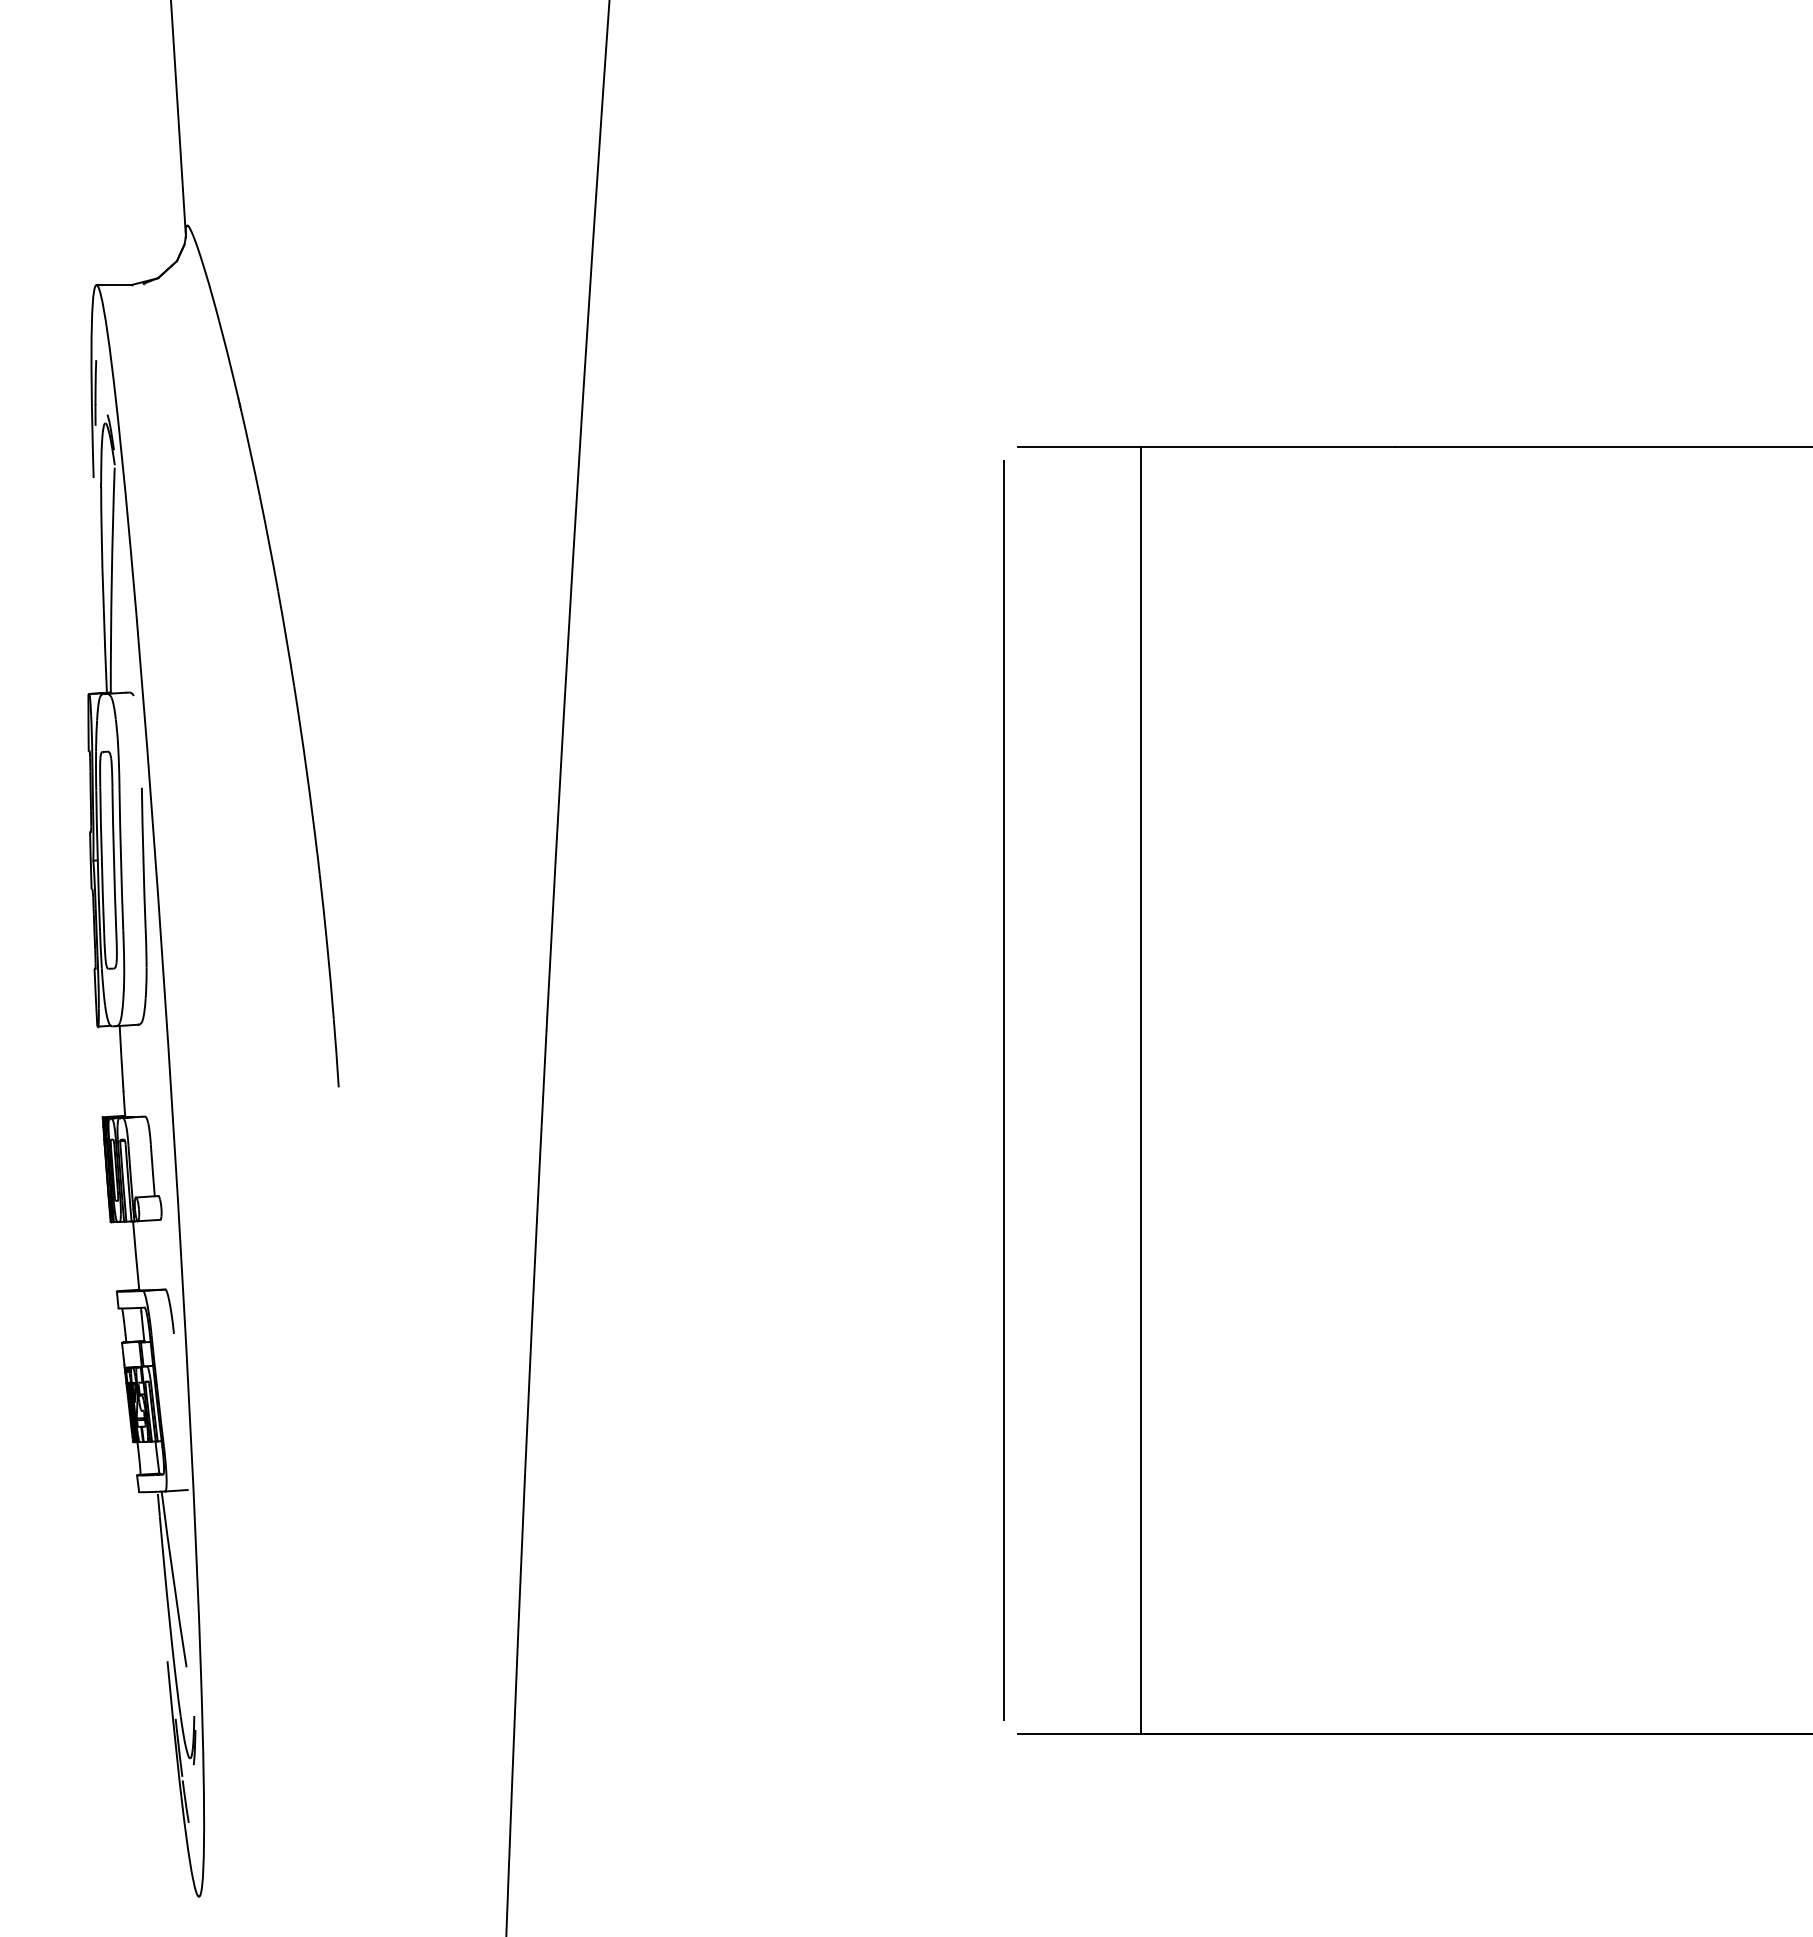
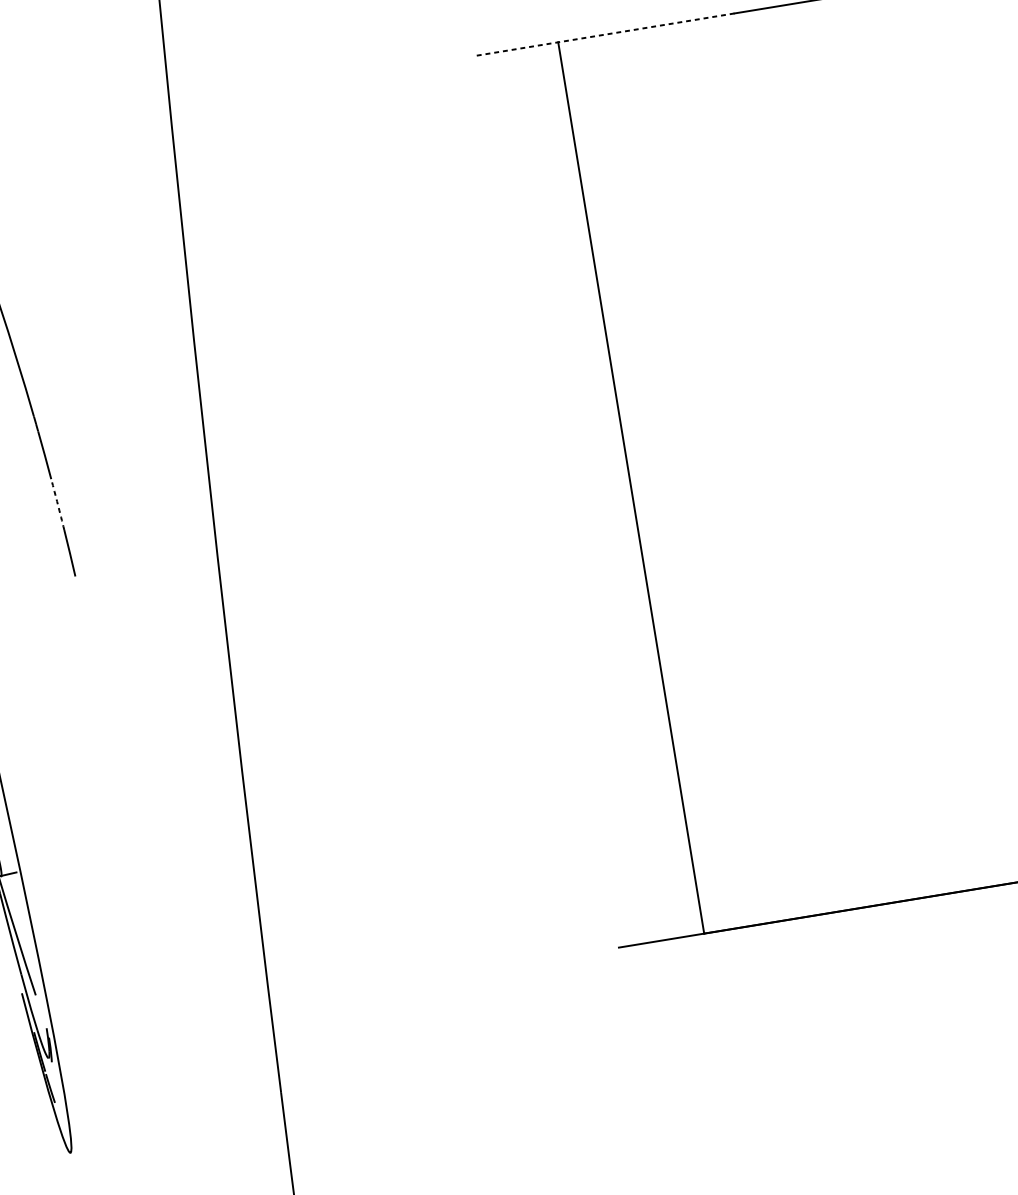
line: (1206, 447) -> (603, 34), solid -> dashed
arc: (330, 982) -> (57, 504), solid -> dashed
line: (1003, 1090) -> (536, 503), removed

